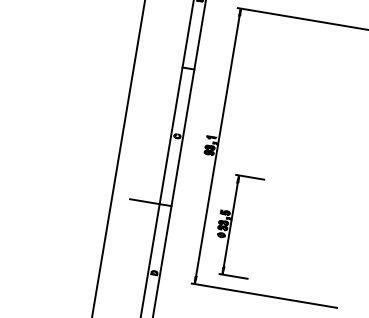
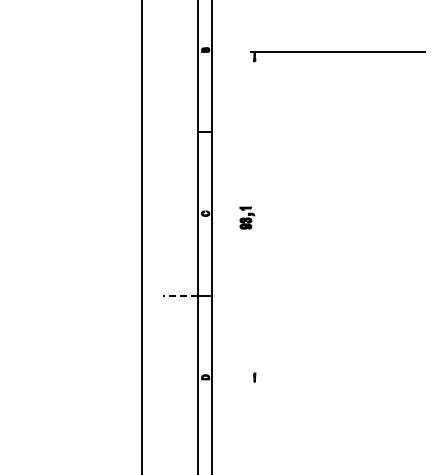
line: (217, 146) -> (254, 217), removed
line: (144, 201) -> (180, 296), solid -> dashed
part: (231, 225) -> (285, 306), removed
line: (264, 295) -> (338, 382), removed

